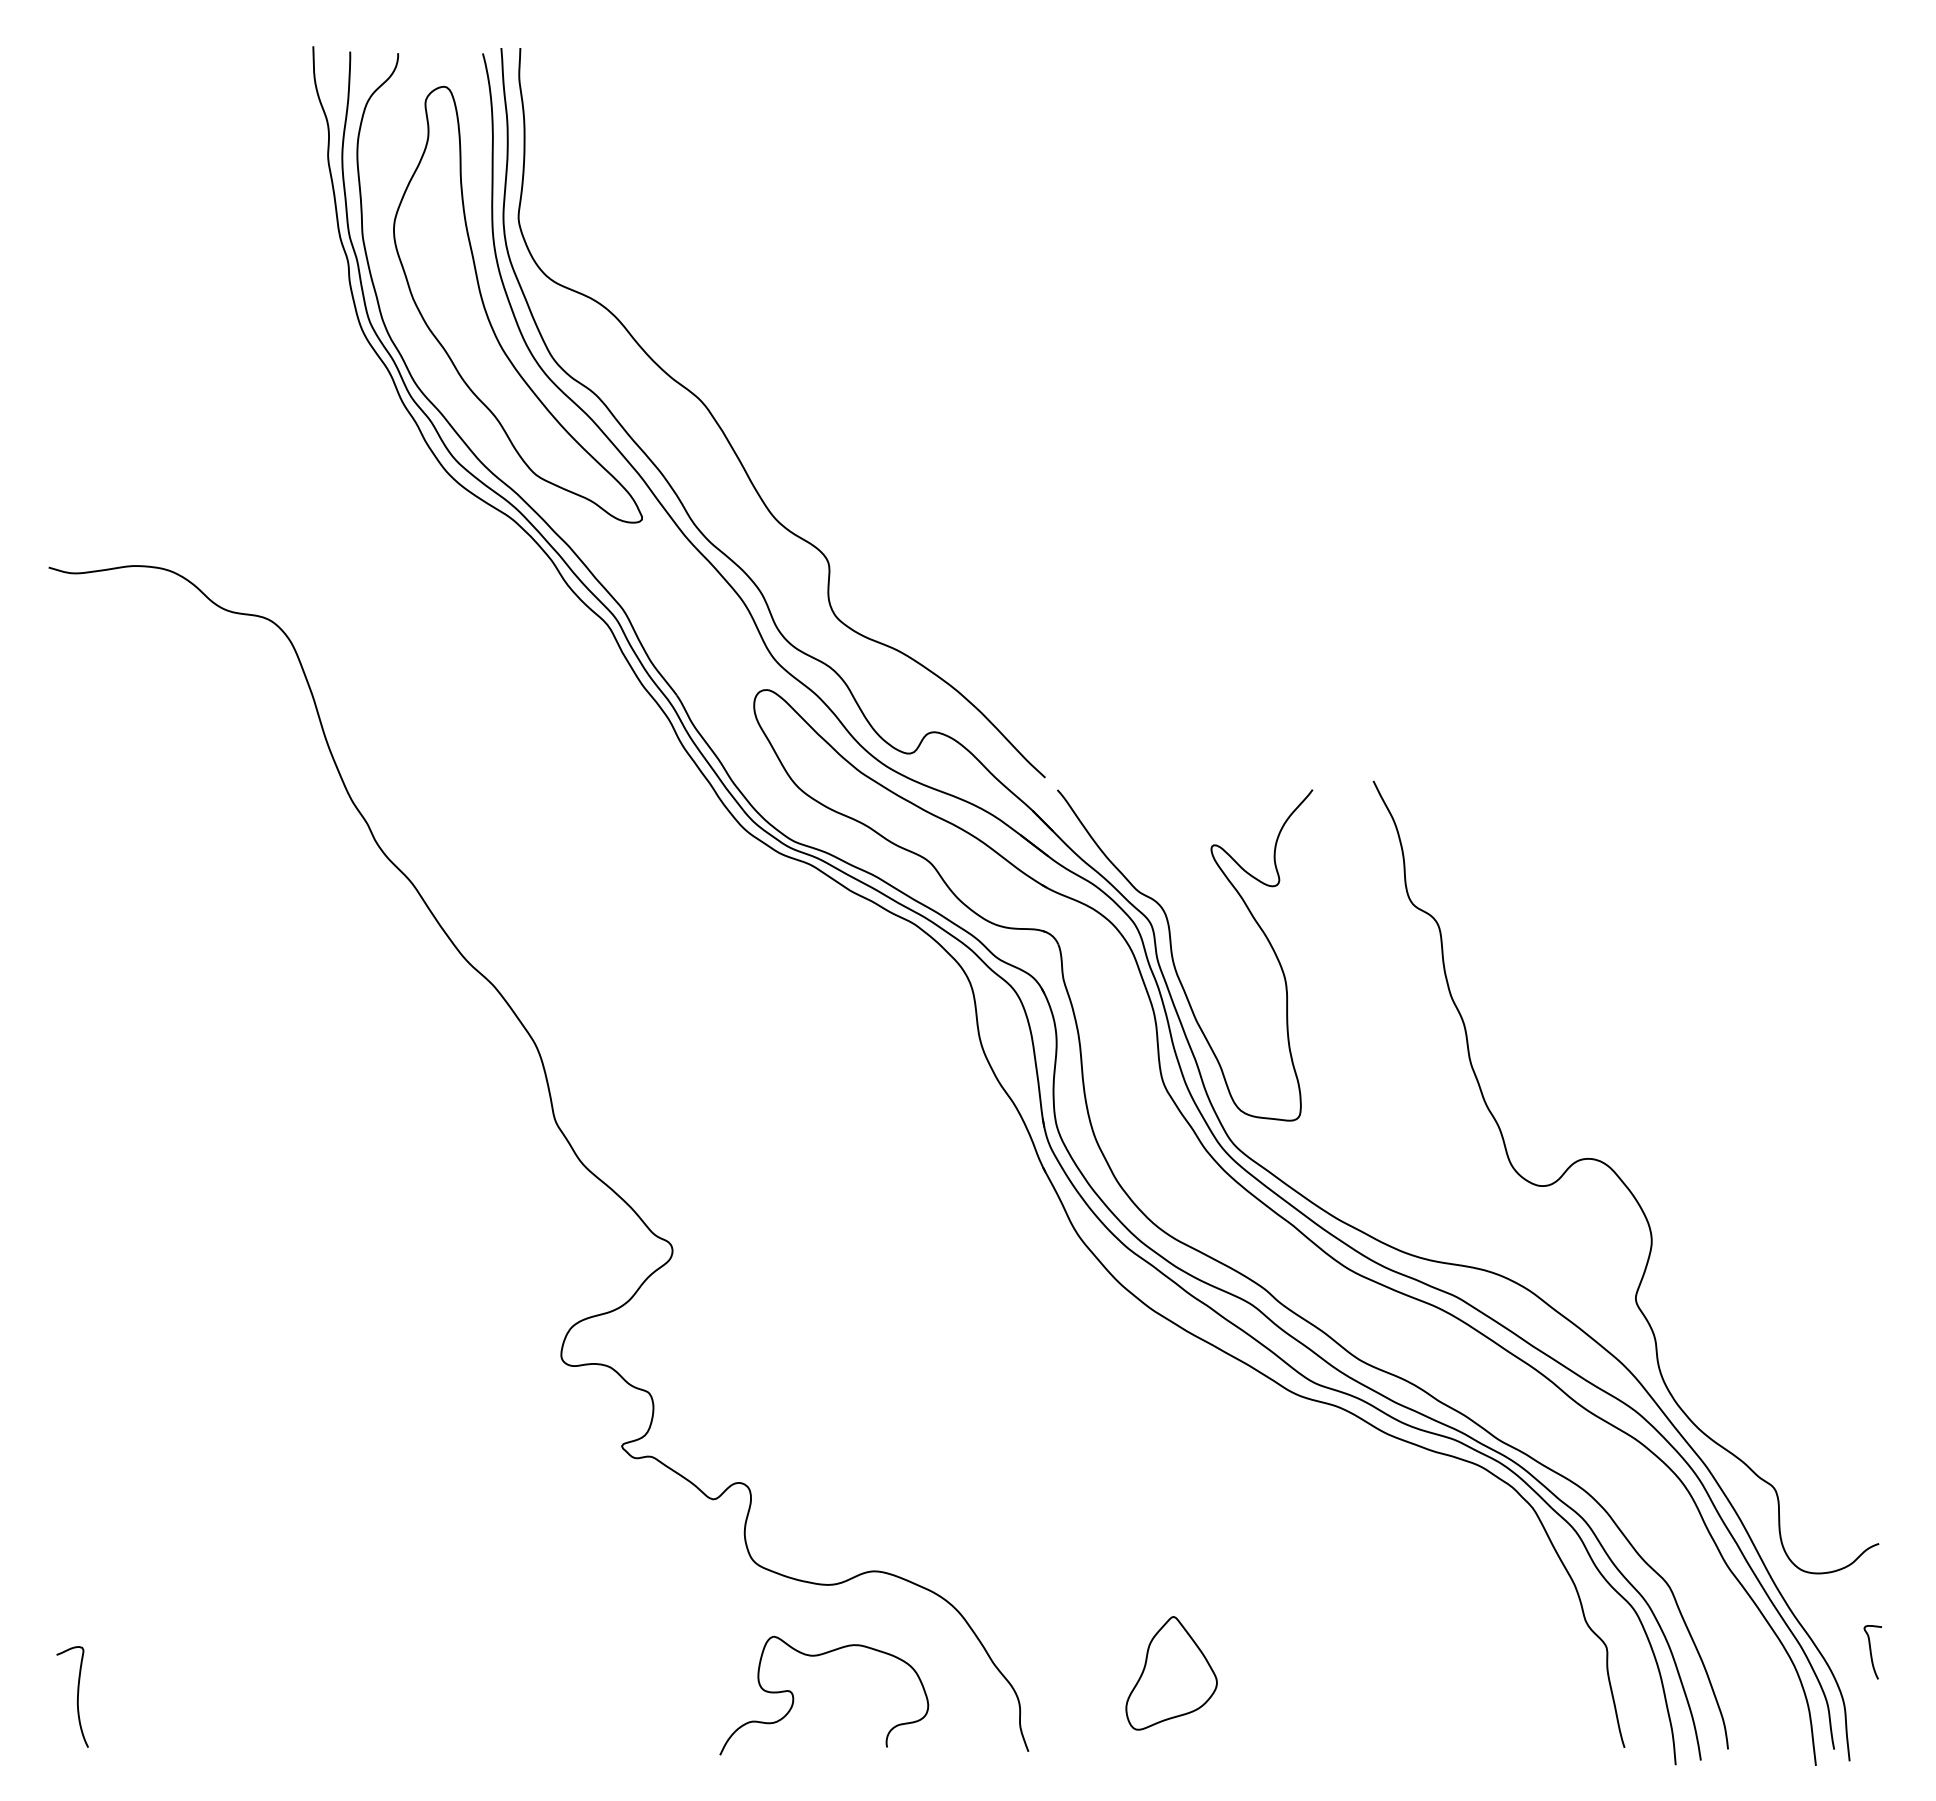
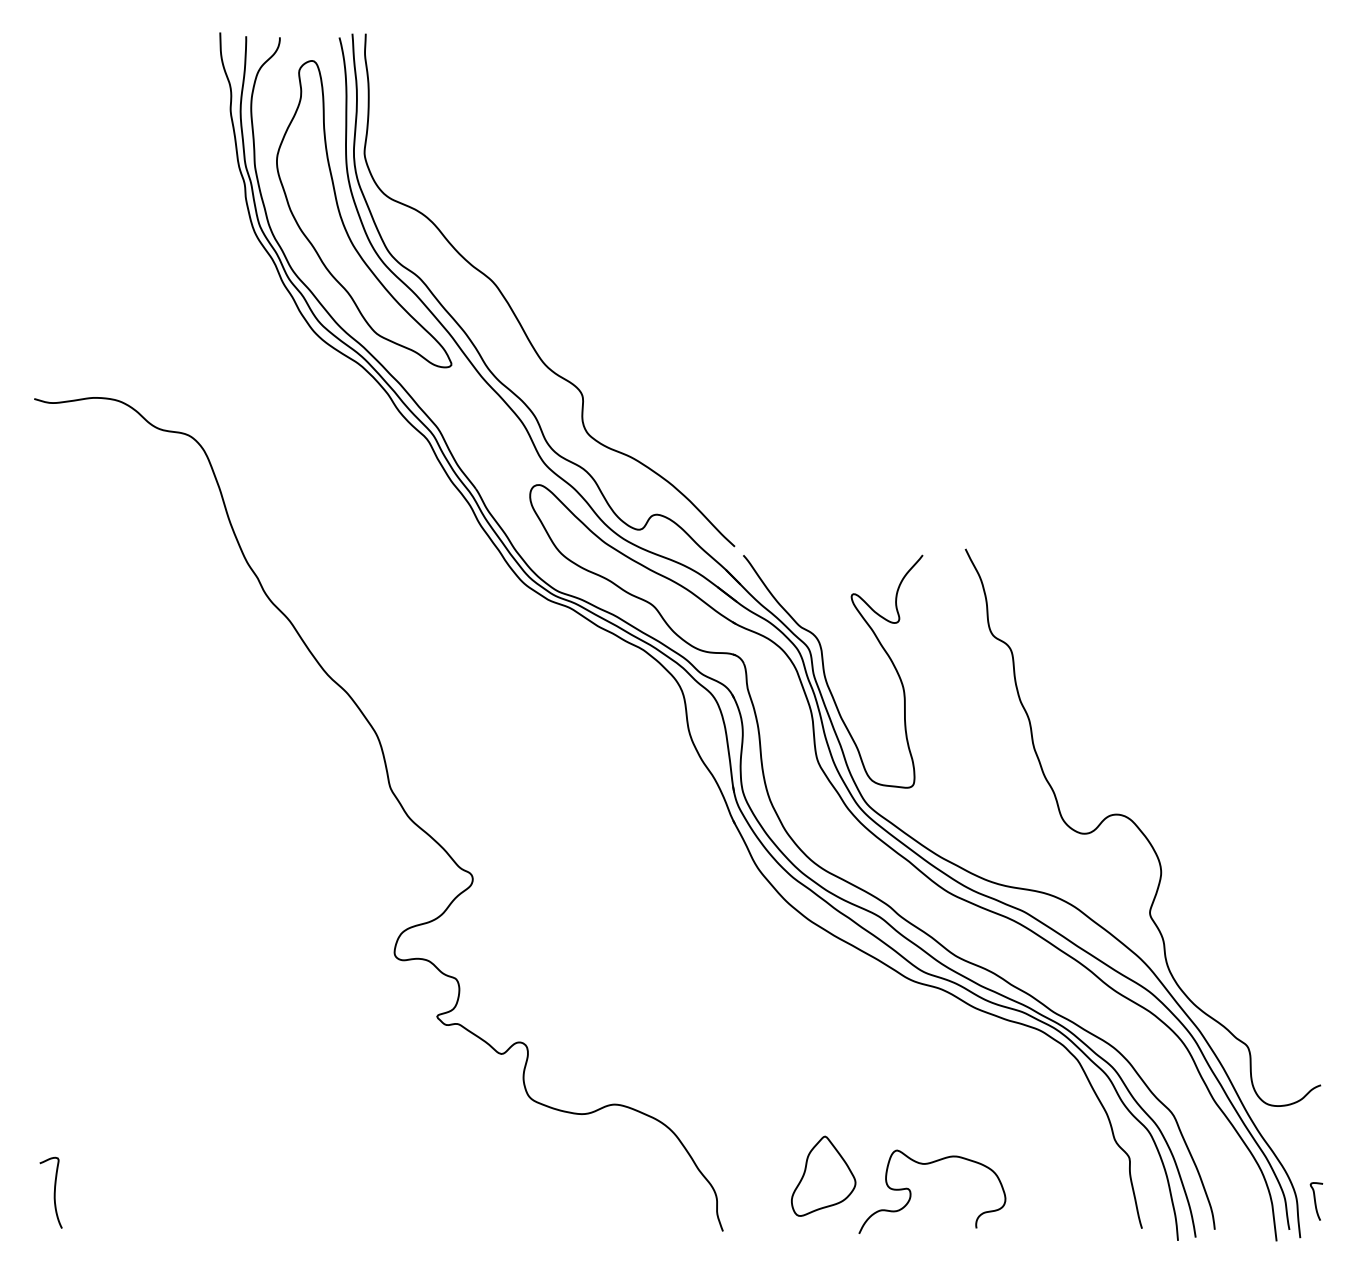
curve: (1871, 1652) -> (1315, 1201), moved
curve: (794, 1697) -> (911, 1193), moved

